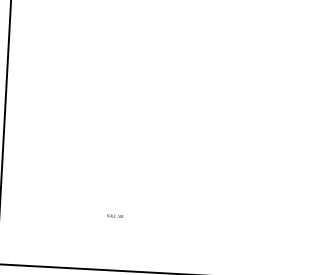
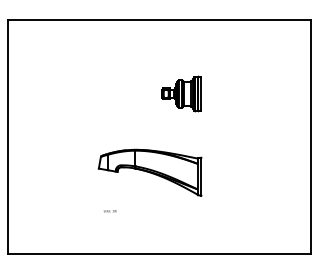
part: (226, 73) -> (181, 93), added
part: (181, 170) -> (149, 172), added
text: (114, 216) -> (109, 211), moved

